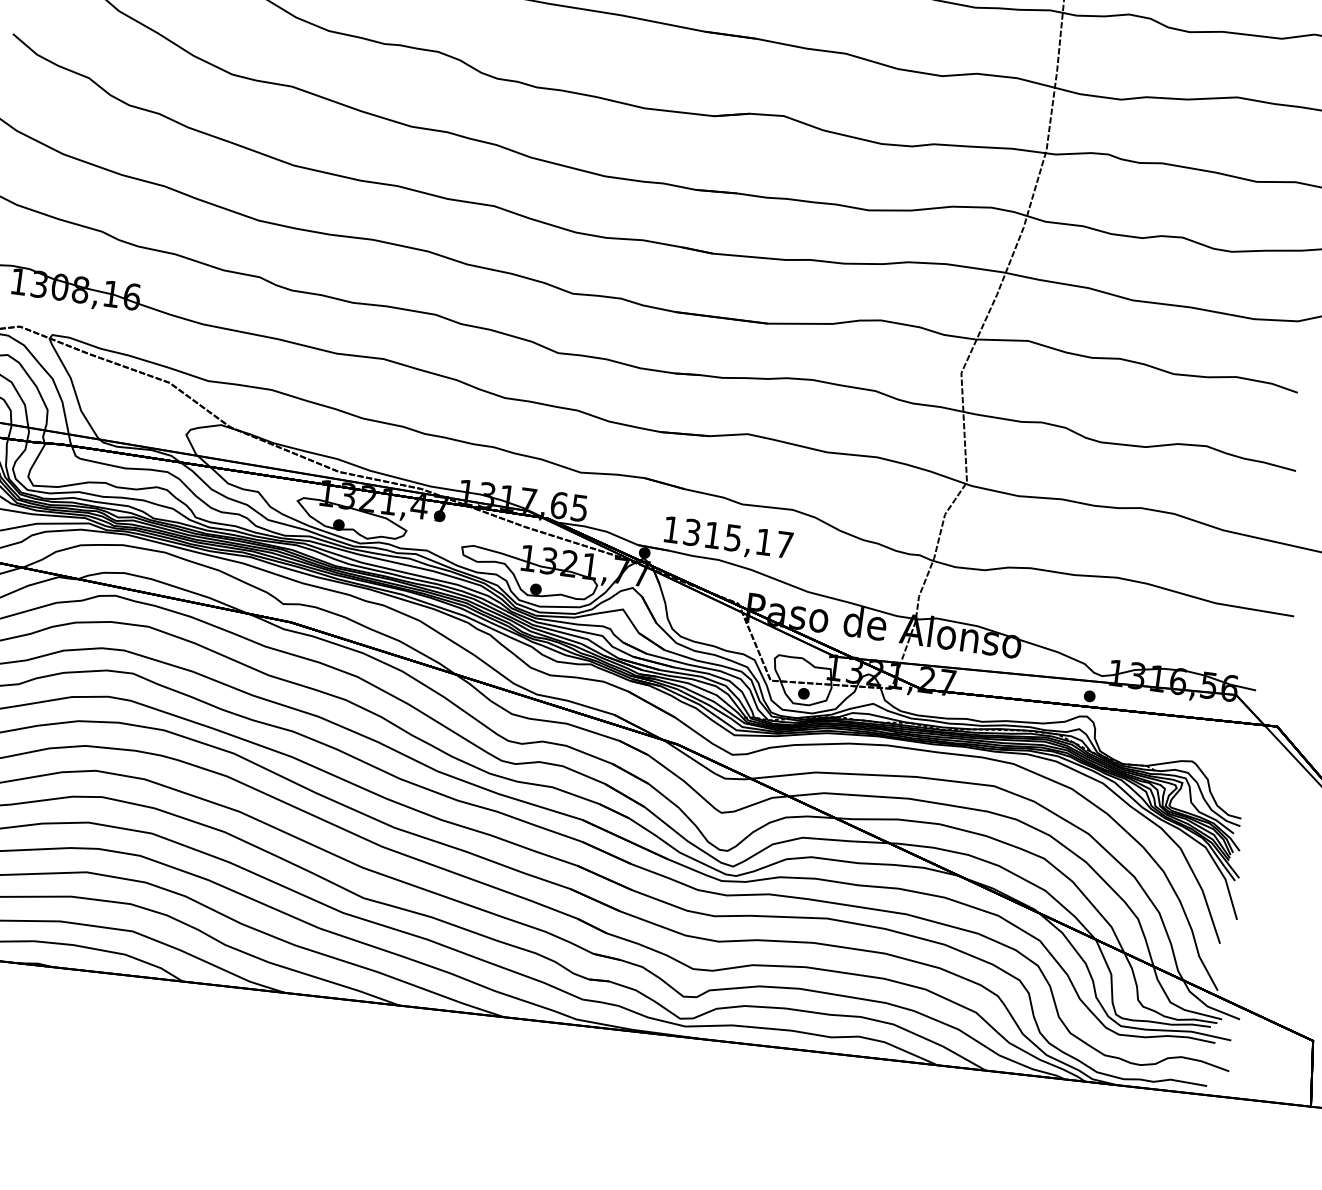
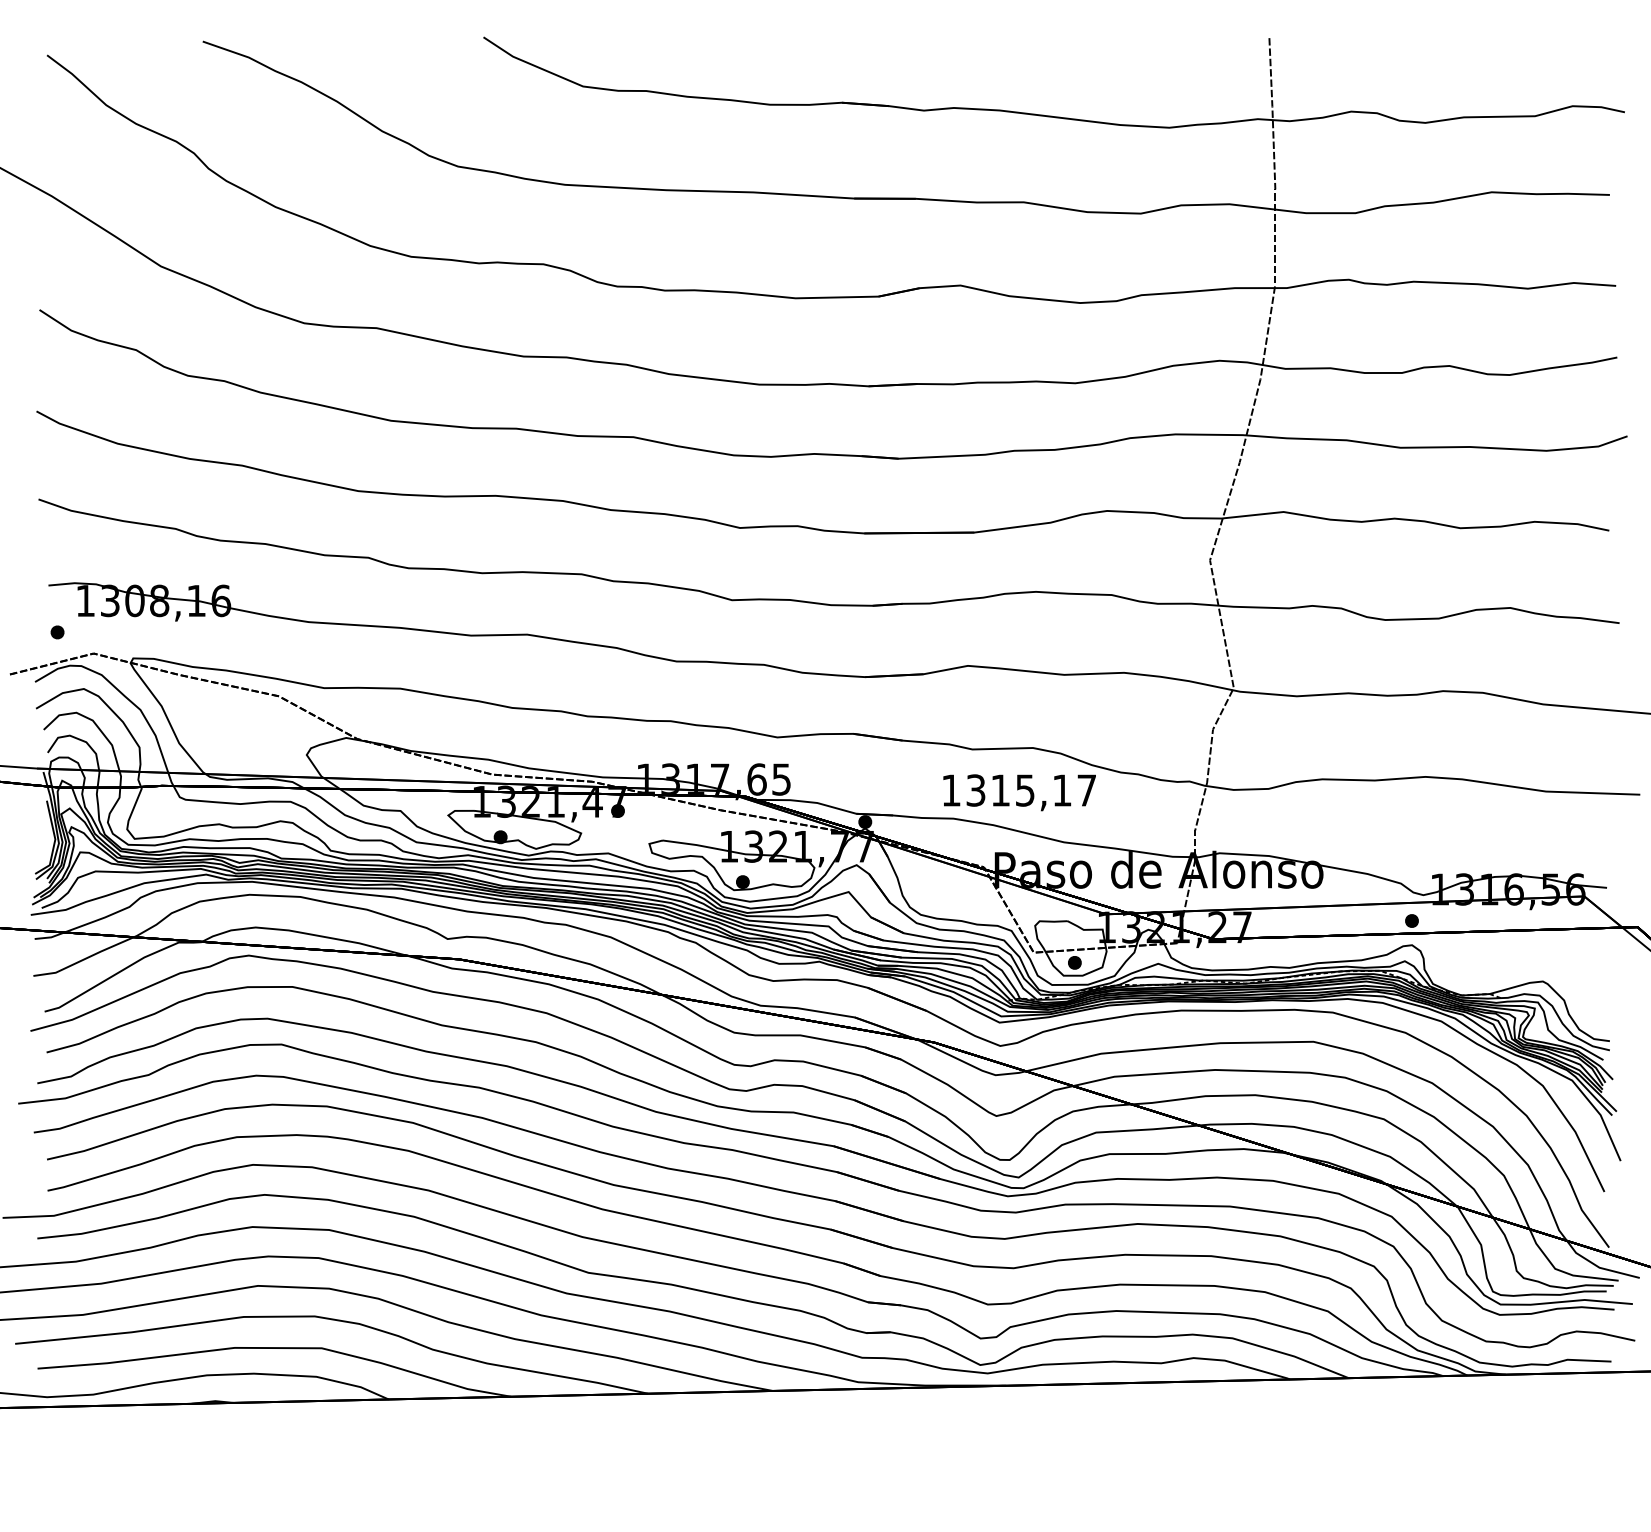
text: (728, 539) -> (1019, 792), moved

